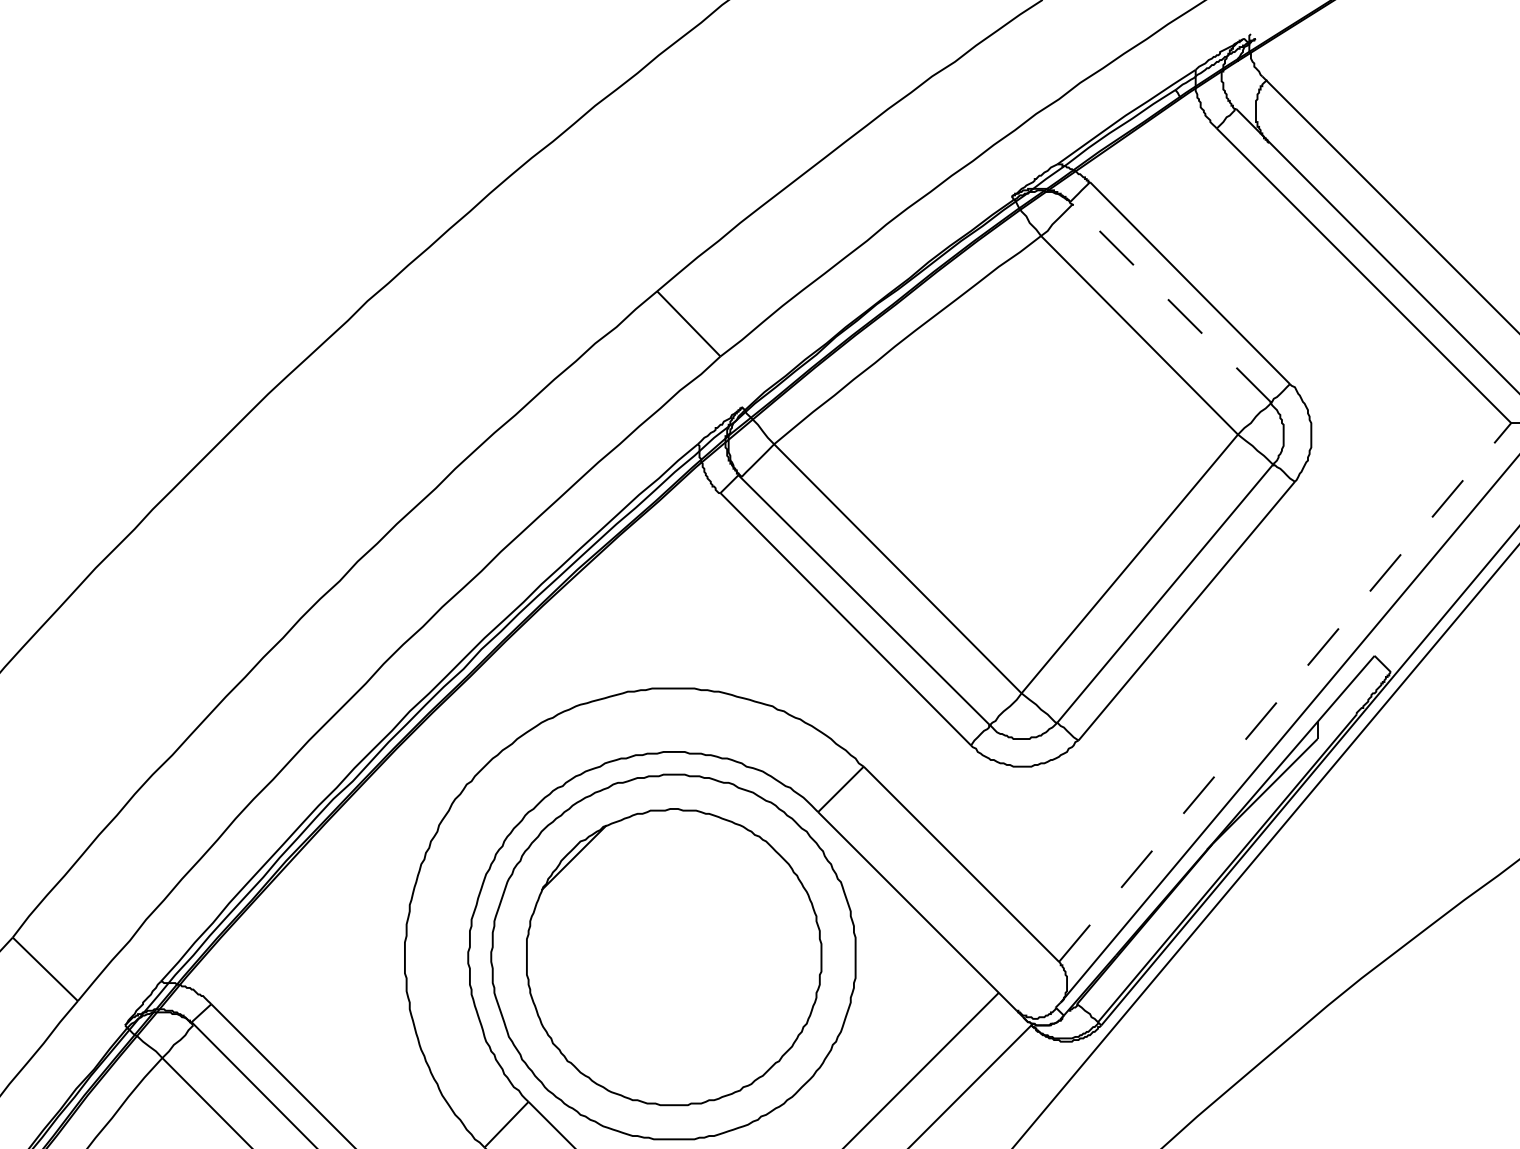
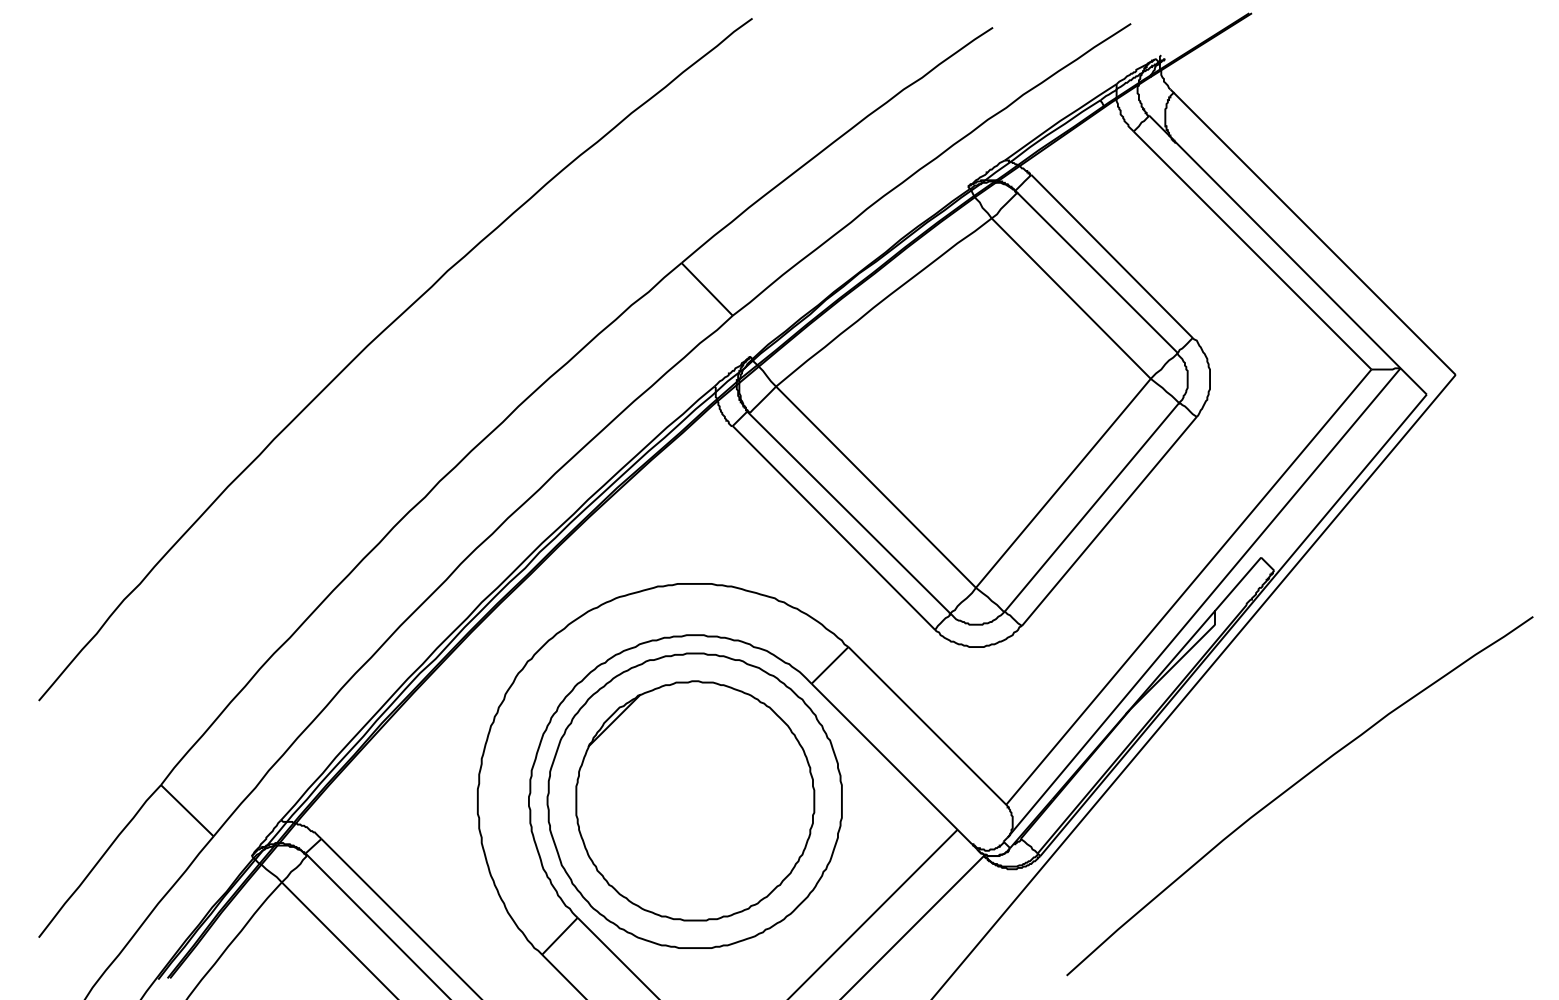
line: (1169, 301) -> (1095, 271), dashed -> solid
line: (1285, 691) -> (1189, 586), dashed -> solid

